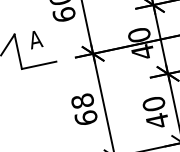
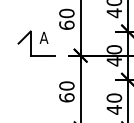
text: (81, 100) -> (66, 85), 68 -> 60

